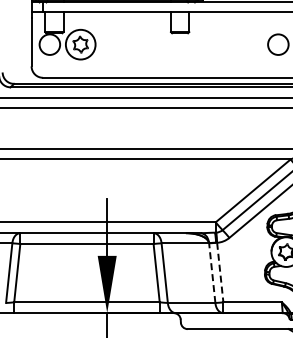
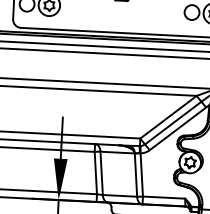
line: (220, 272) -> (141, 174), dashed -> solid
line: (212, 273) -> (136, 175), dashed -> solid

